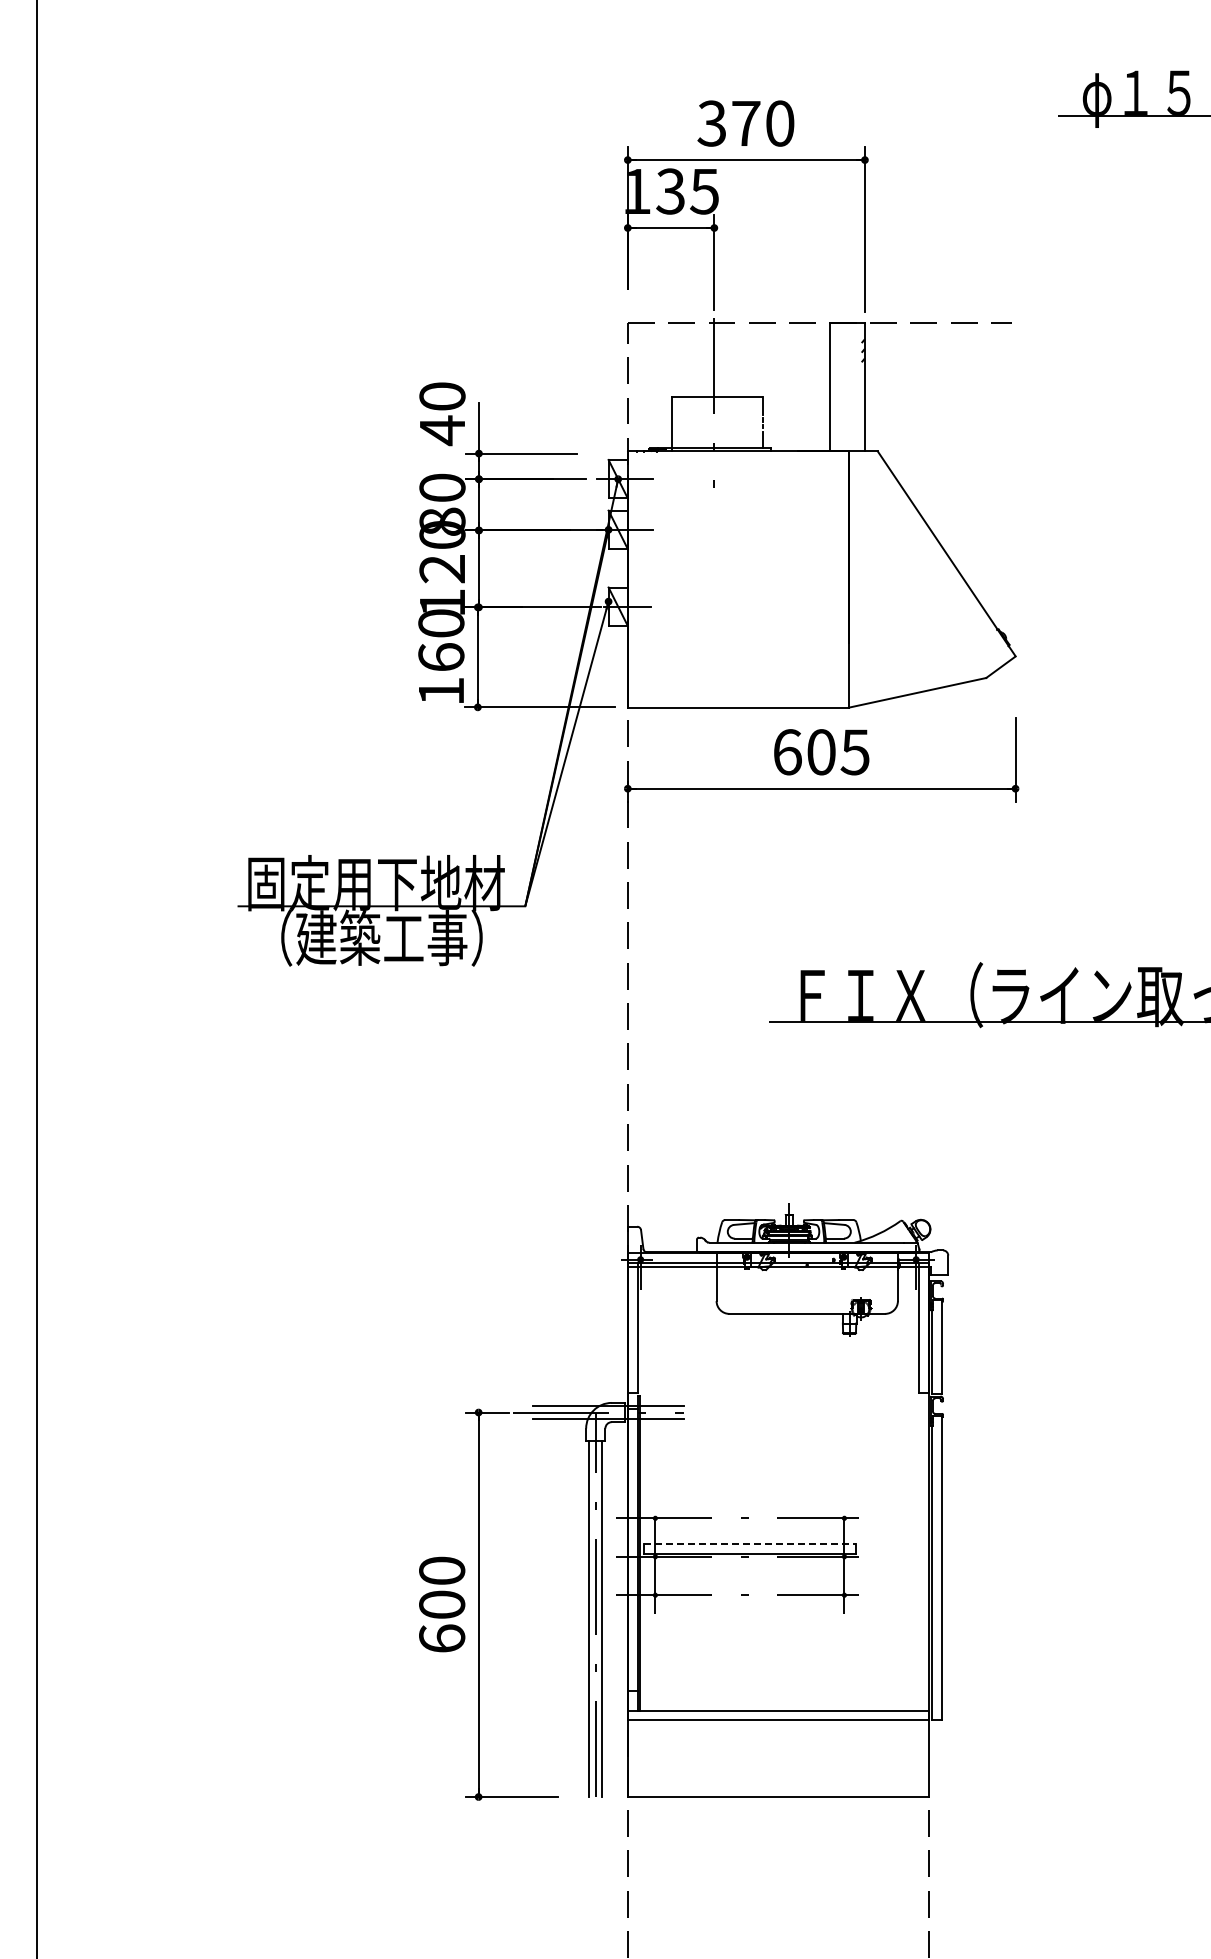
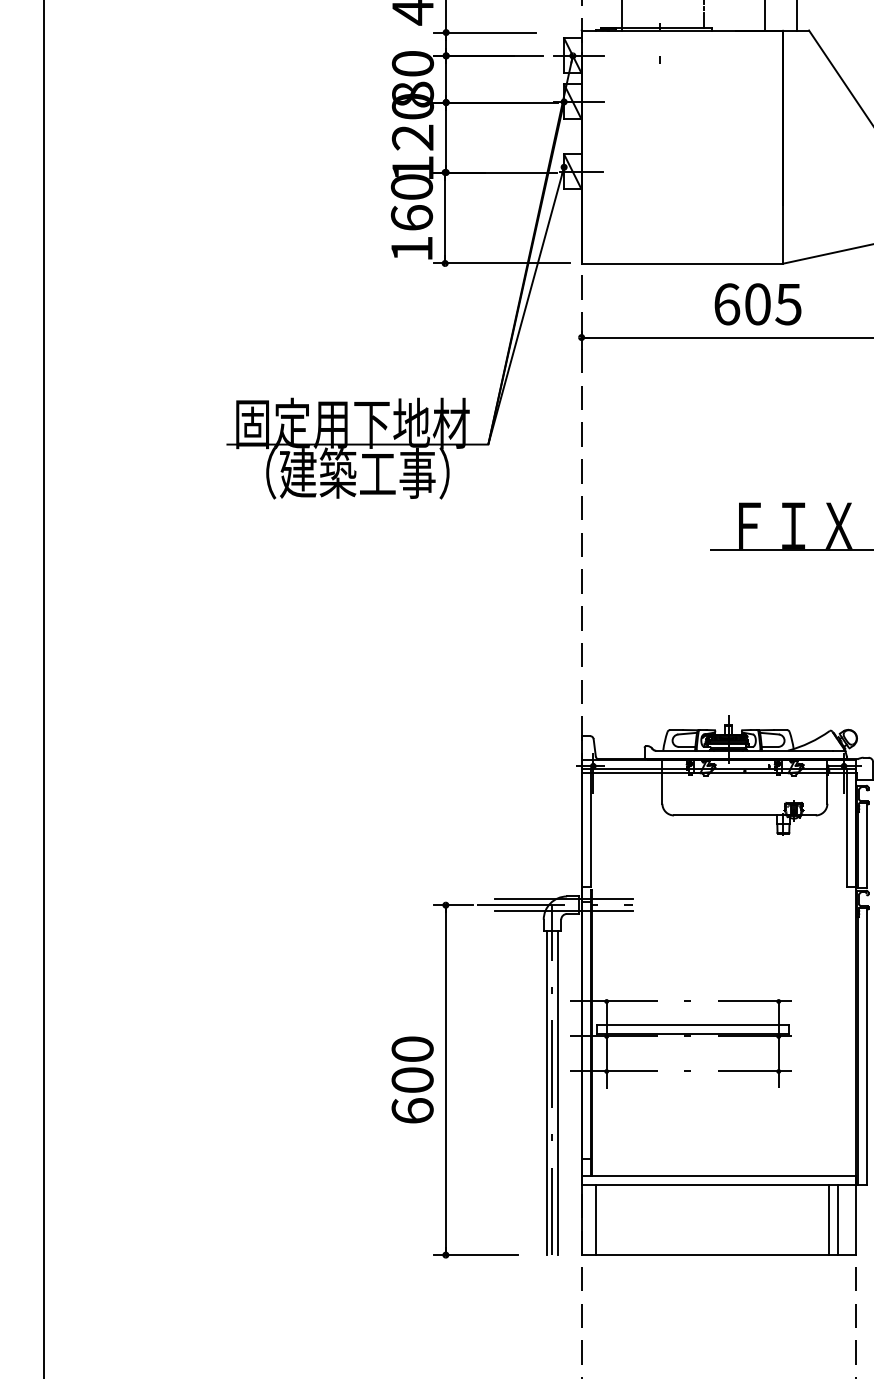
line: (749, 1543) -> (692, 1024), dashed -> solid
line: (643, 1758) -> (595, 1220), added
line: (900, 1758) -> (829, 1220), added
line: (909, 1758) -> (837, 1220), added

